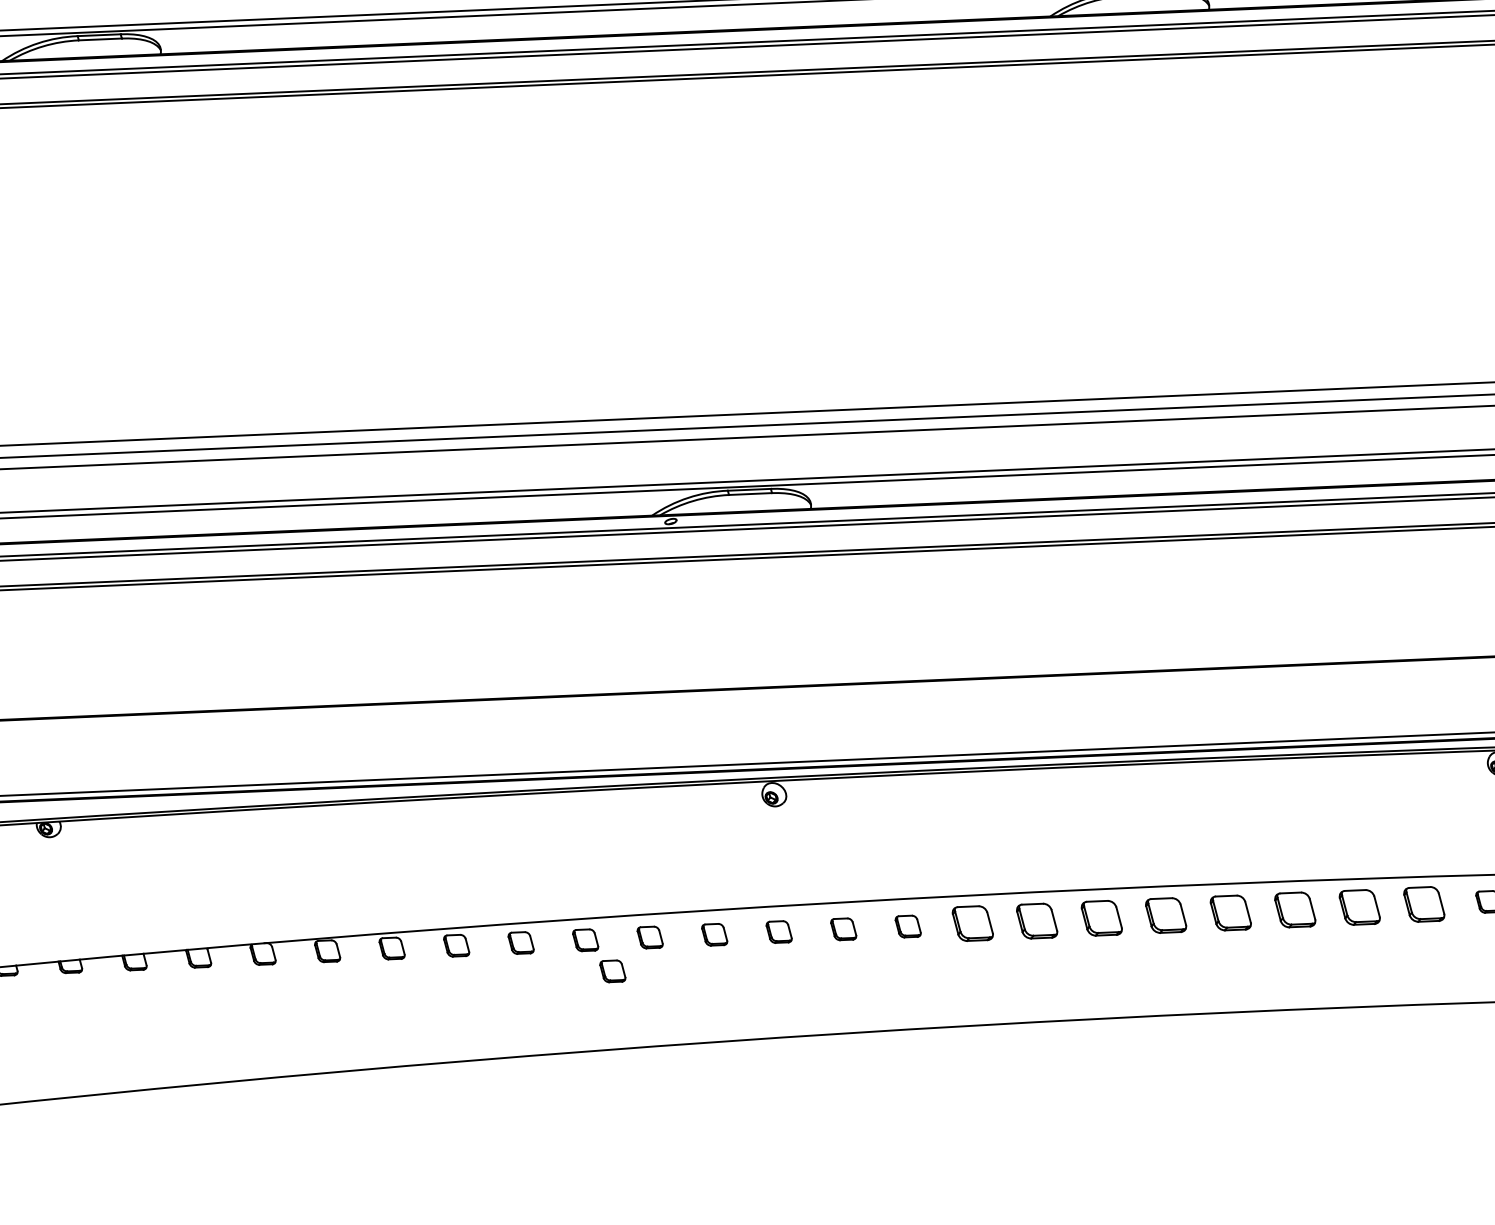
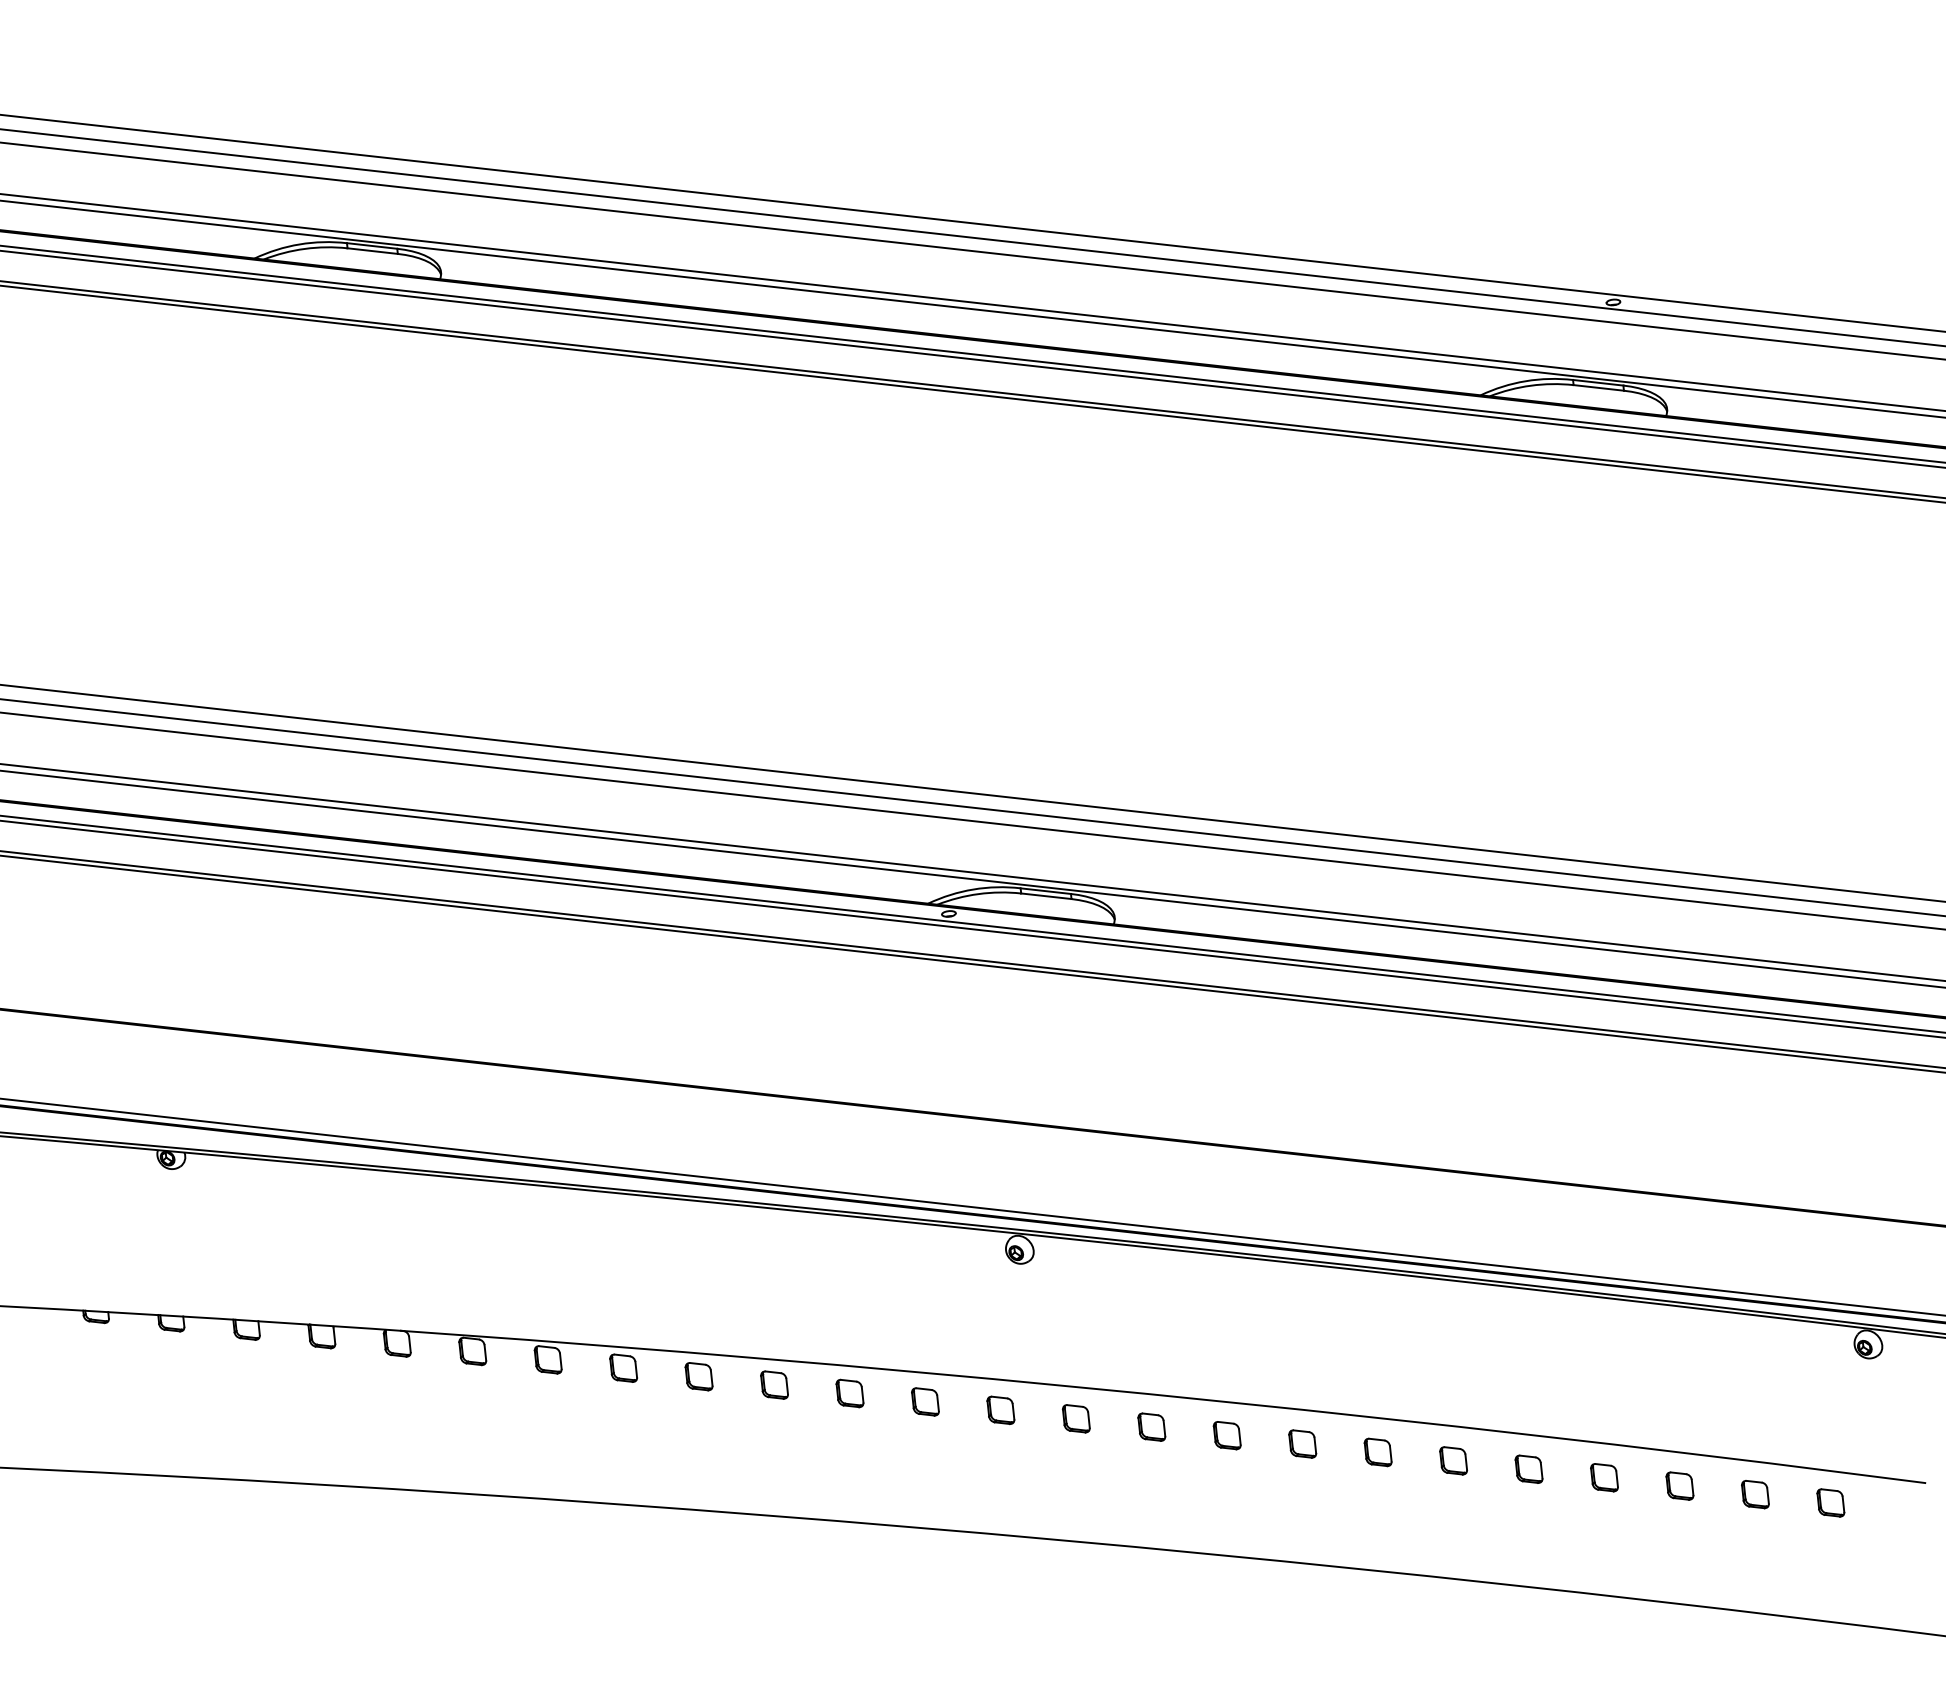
part: (1424, 904) -> (1755, 1494), size x0.62
part: (1359, 906) -> (1679, 1485), size x0.62
part: (1295, 909) -> (1604, 1477), size x0.62
part: (1230, 912) -> (1528, 1468), size x0.62
part: (1166, 915) -> (1453, 1460), size x0.62
part: (1101, 918) -> (1377, 1452), size x0.62
part: (1037, 920) -> (1302, 1443), size x0.62
part: (972, 923) -> (1226, 1435), size x0.62
part: (612, 970) -> (800, 1425), removed

